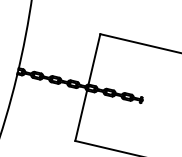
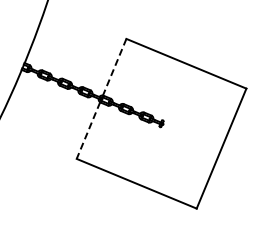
line: (94, 59) -> (114, 67), solid -> dashed
line: (81, 115) -> (88, 130), solid -> dashed

